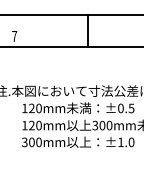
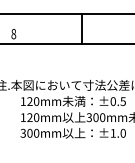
text: (14, 35) -> (13, 33), 7 -> 8

